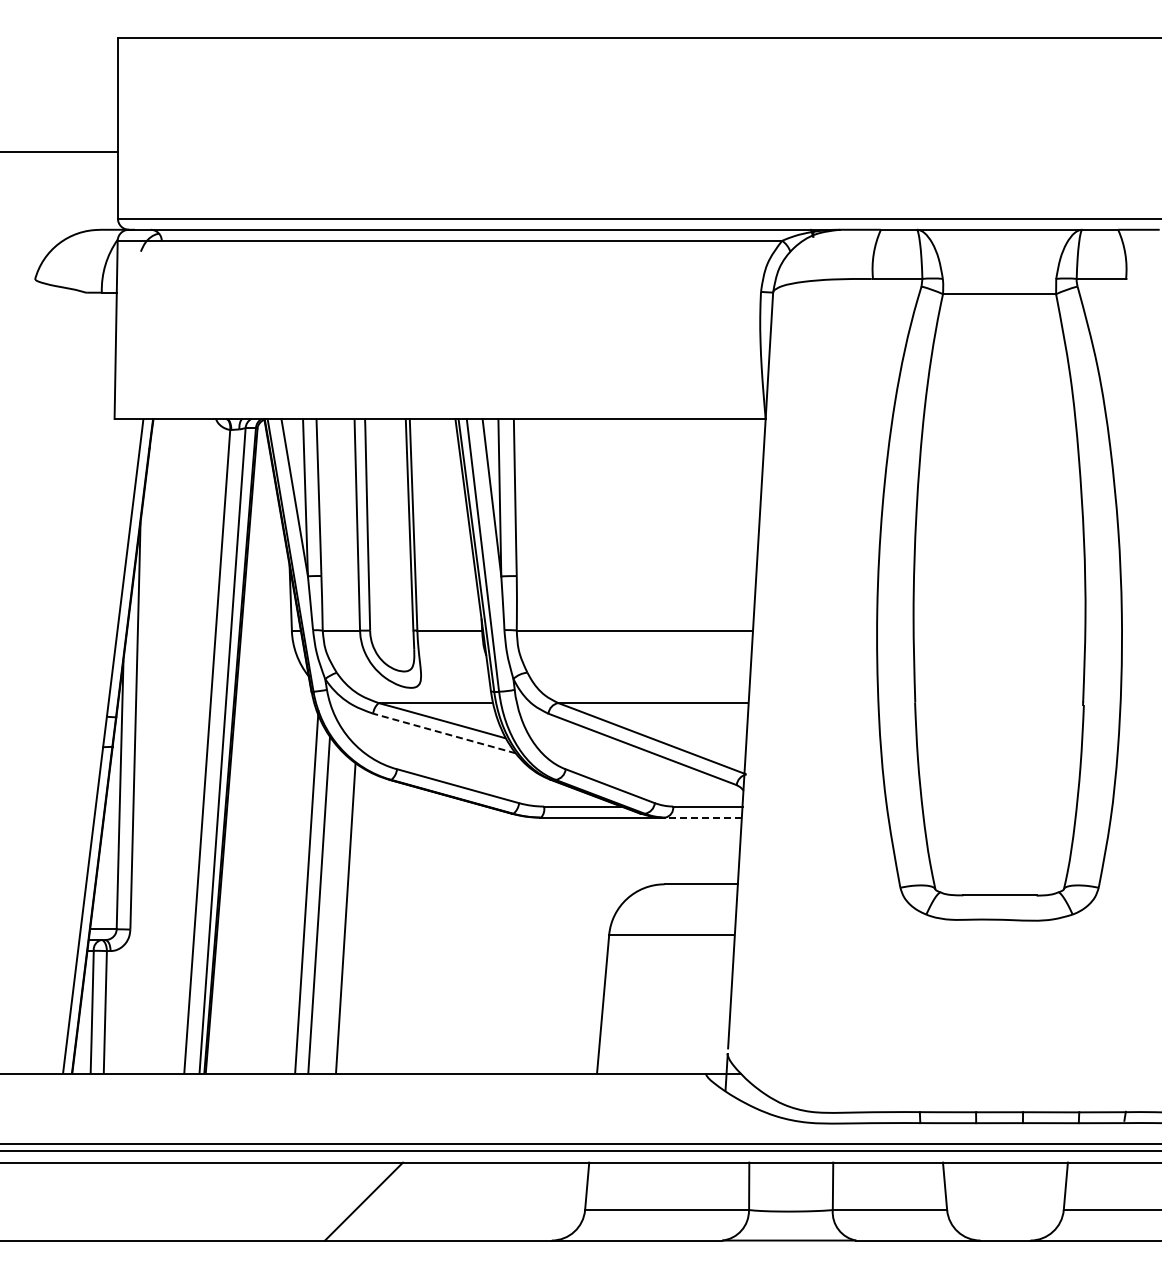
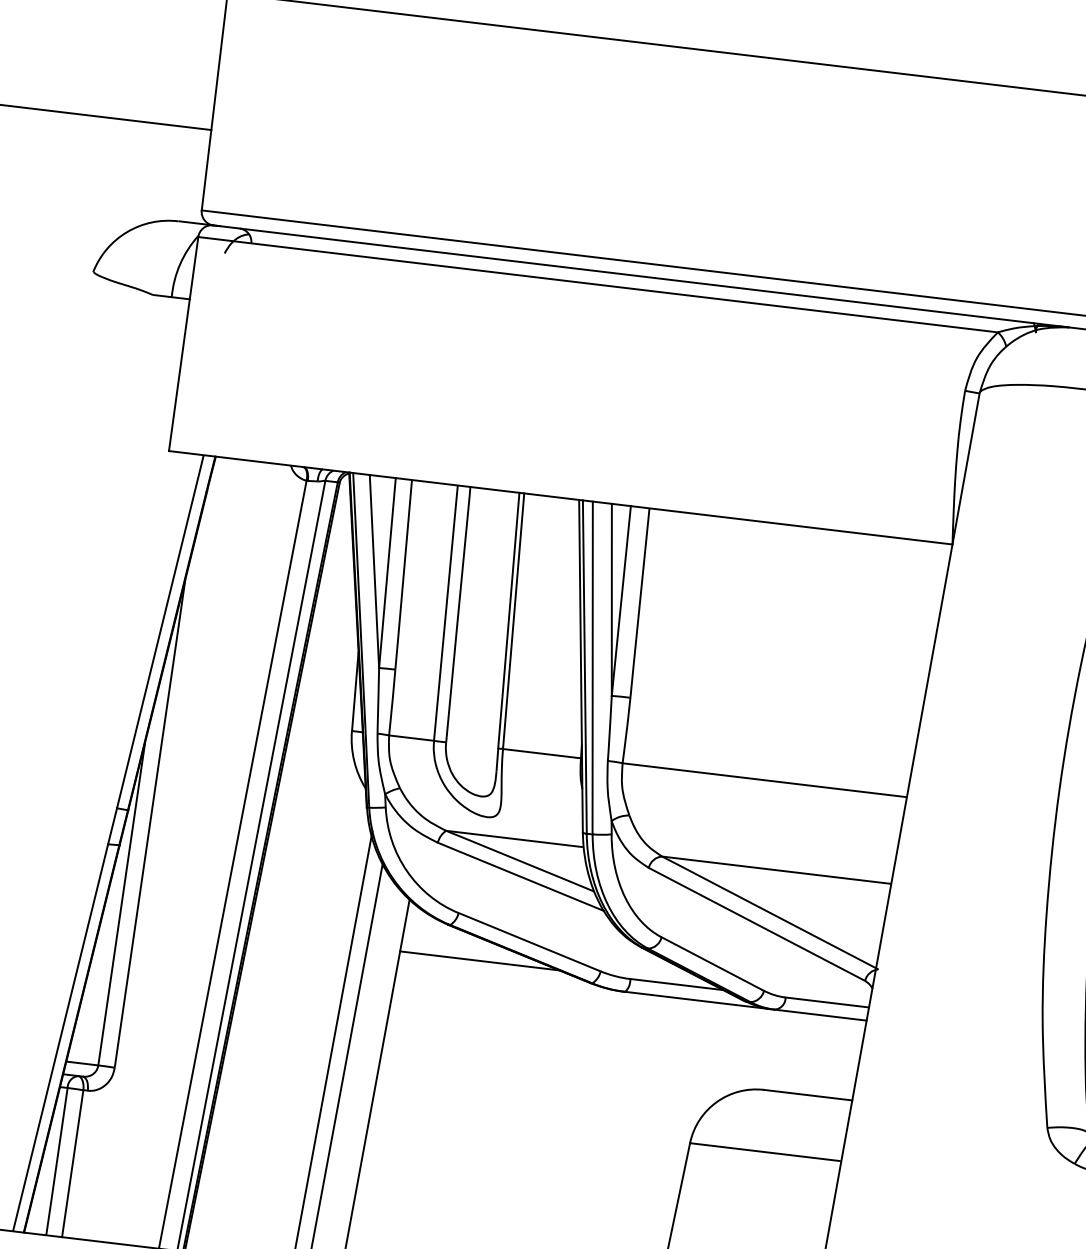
line: (444, 733) -> (520, 876), dashed -> solid
line: (418, 806) -> (479, 960), added
line: (703, 817) -> (820, 1015), dashed -> solid

